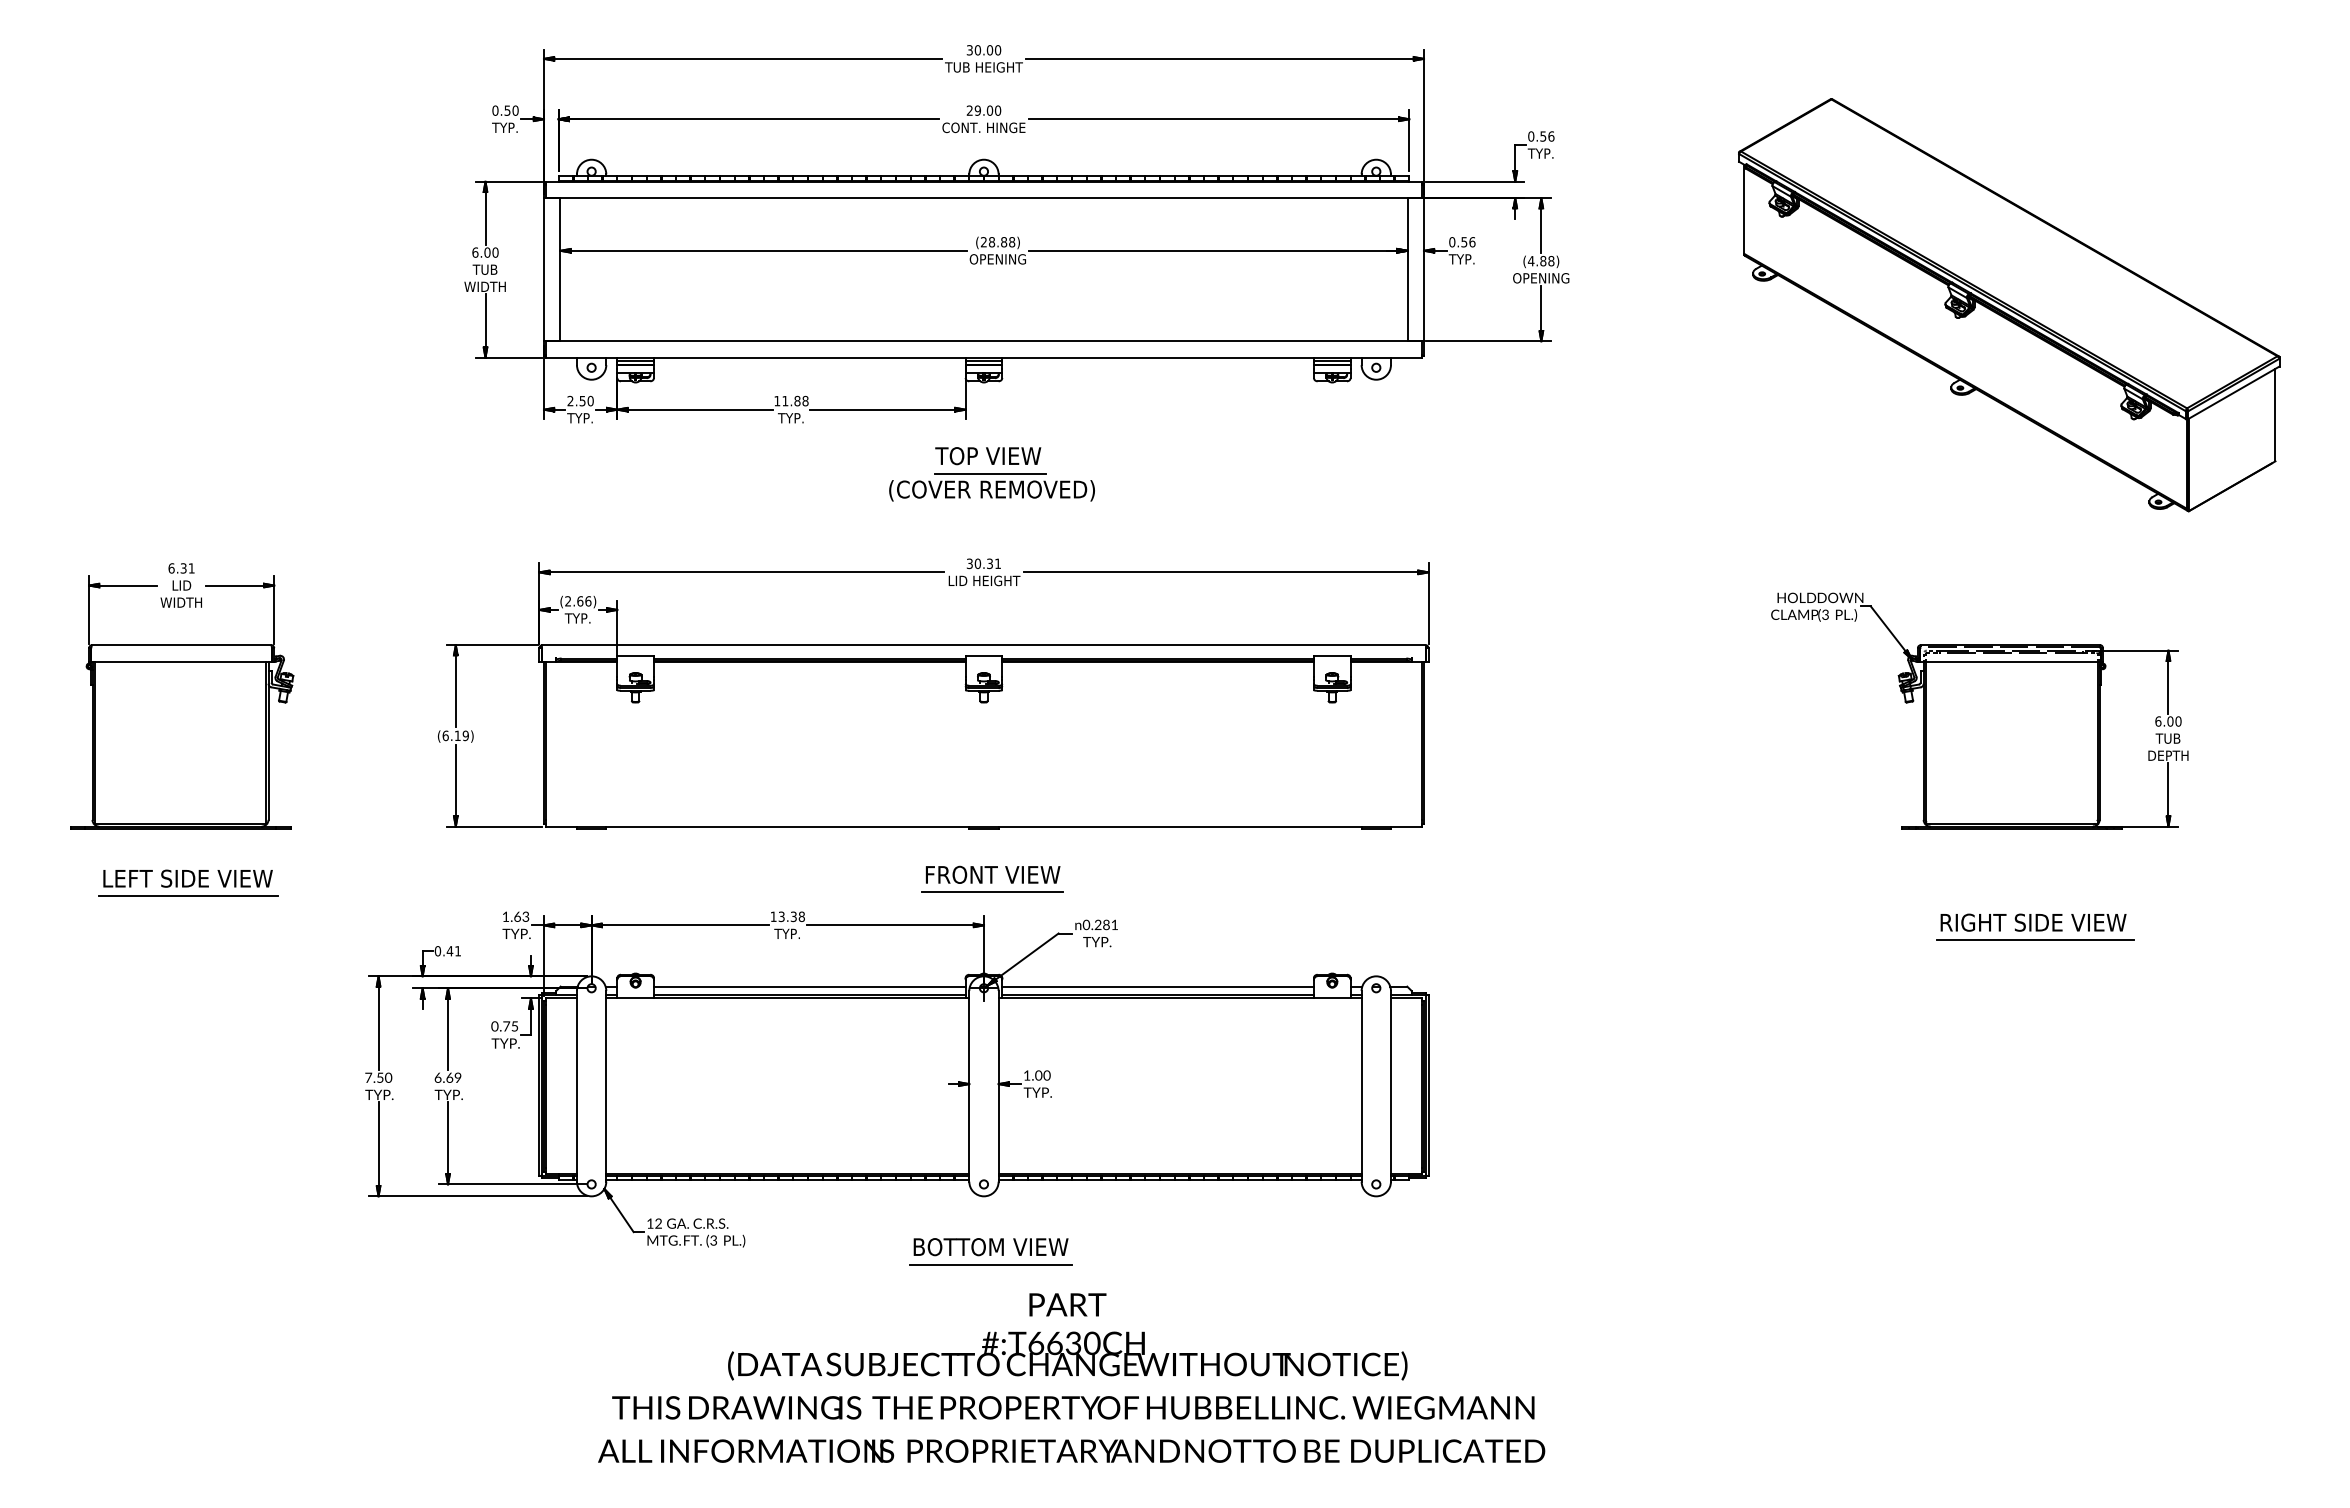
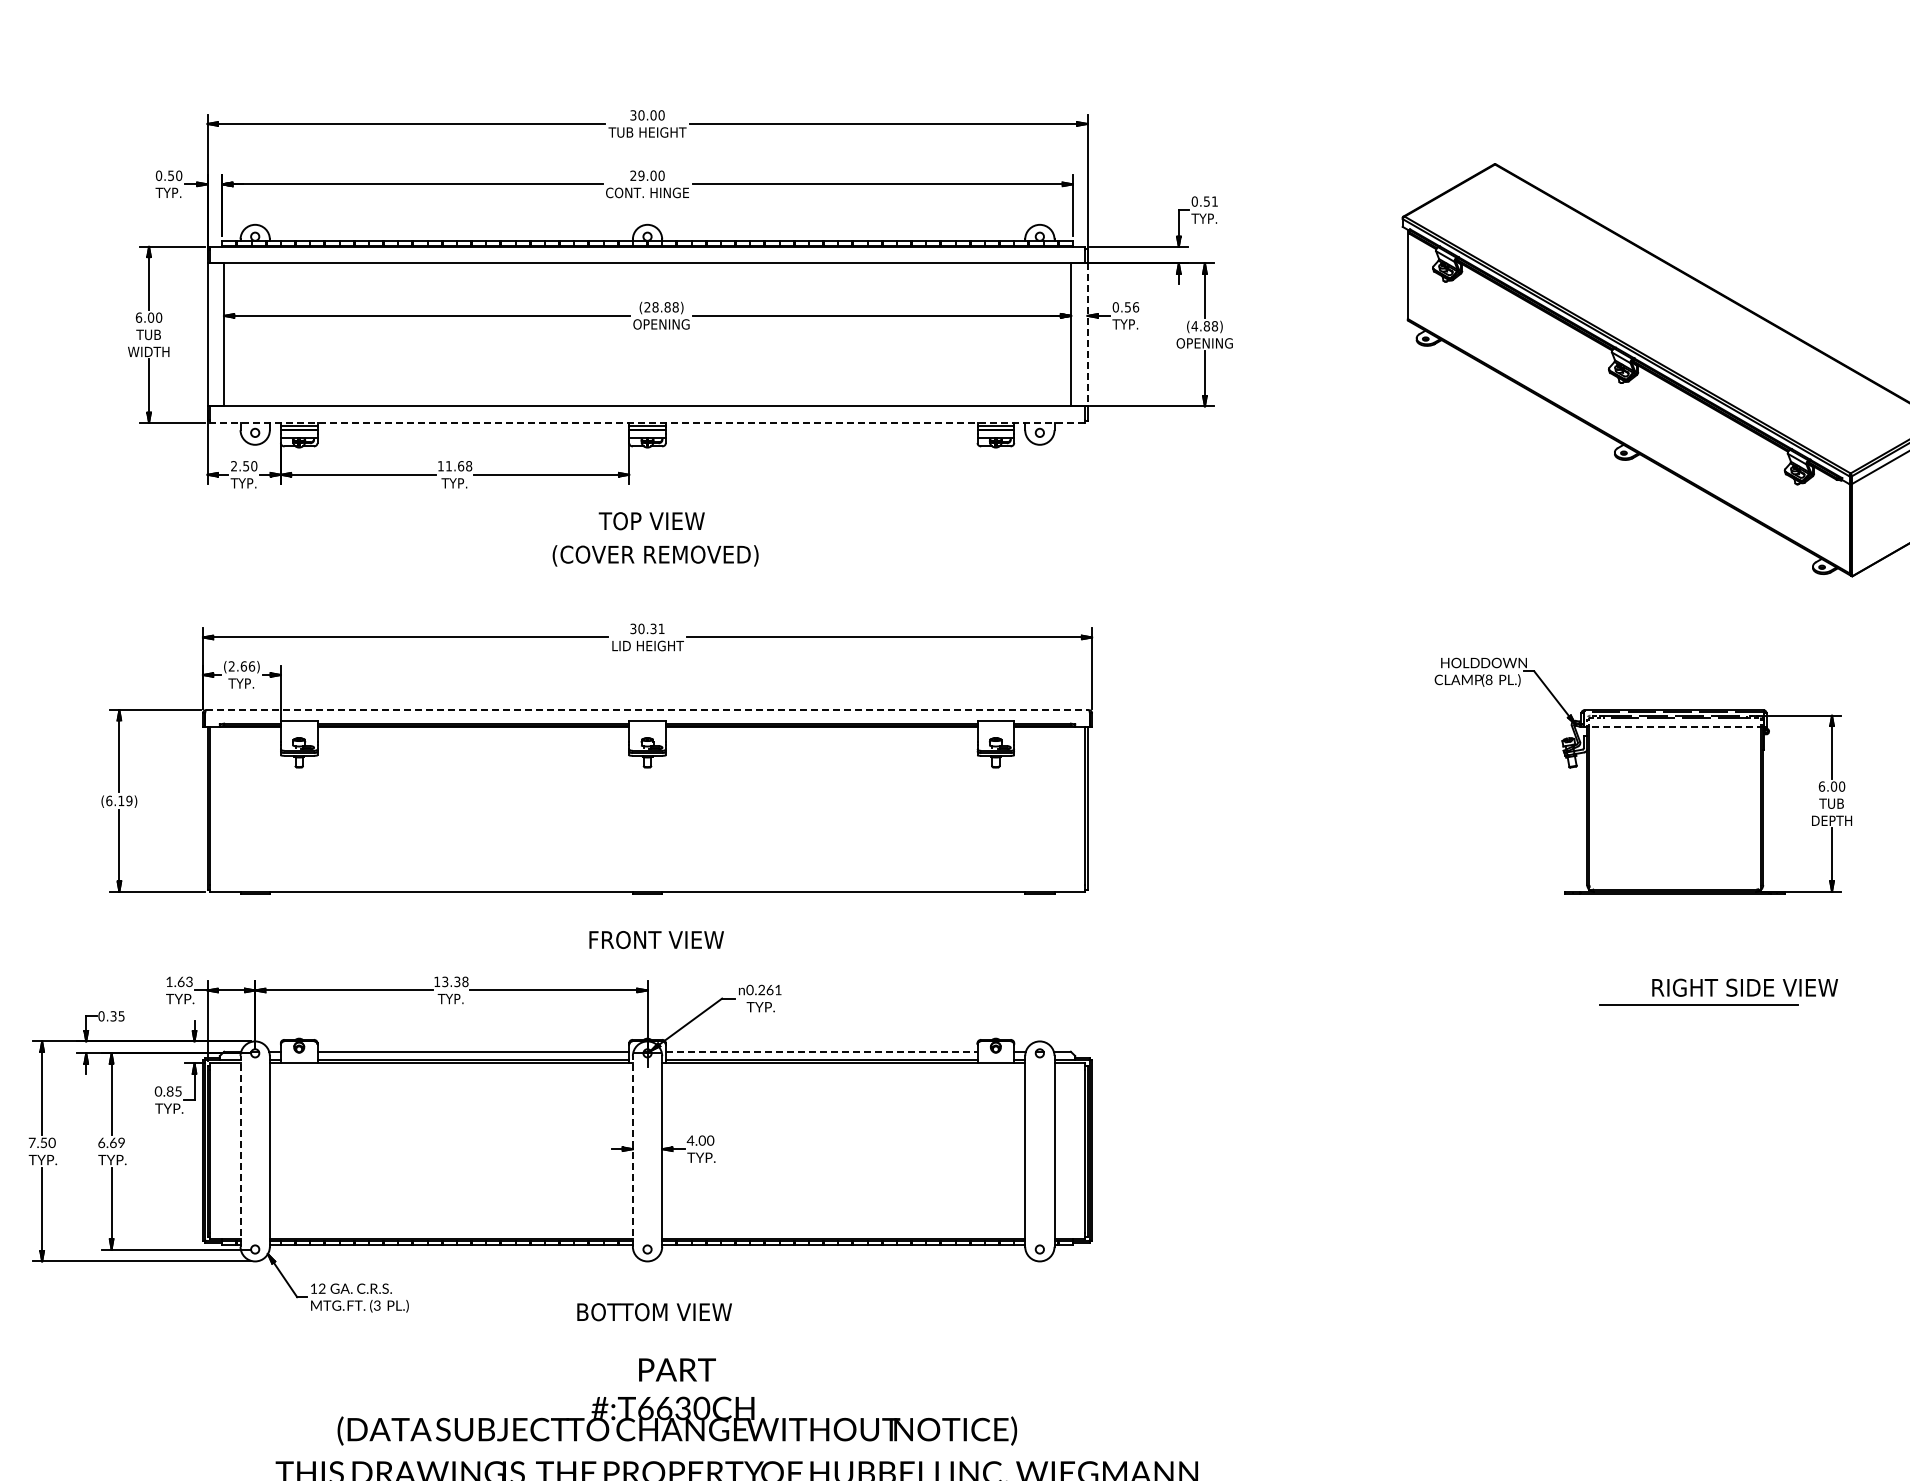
text: (1551, 136) -> (1215, 201), 0.56 -> 0.51
line: (1423, 269) -> (1087, 334), solid -> dashed
line: (983, 357) -> (647, 422), solid -> dashed
text: (797, 400) -> (461, 465), 11.88 -> 11.68
line: (990, 473) -> (654, 538), removed
text: (1825, 614) -> (1489, 679), (3 -> (8
line: (984, 645) -> (648, 710), solid -> dashed
line: (2009, 661) -> (1673, 726), solid -> dashed
line: (992, 892) -> (656, 957), removed
text: (2033, 922) -> (1745, 987), moved
text: (1106, 924) -> (770, 989), 0.281 -> 0.261
text: (453, 951) -> (117, 1016), 0.41 -> 0.35
line: (1158, 986) -> (822, 1051), solid -> dashed
text: (506, 1026) -> (170, 1091), 0.75 -> 0.85
text: (1026, 1075) -> (690, 1140), 1.00 -> 4.00
line: (576, 1085) -> (240, 1150), solid -> dashed
line: (969, 1085) -> (633, 1150), solid -> dashed
line: (990, 1264) -> (654, 1329), removed
text: (1067, 1336) -> (677, 1401), moved

